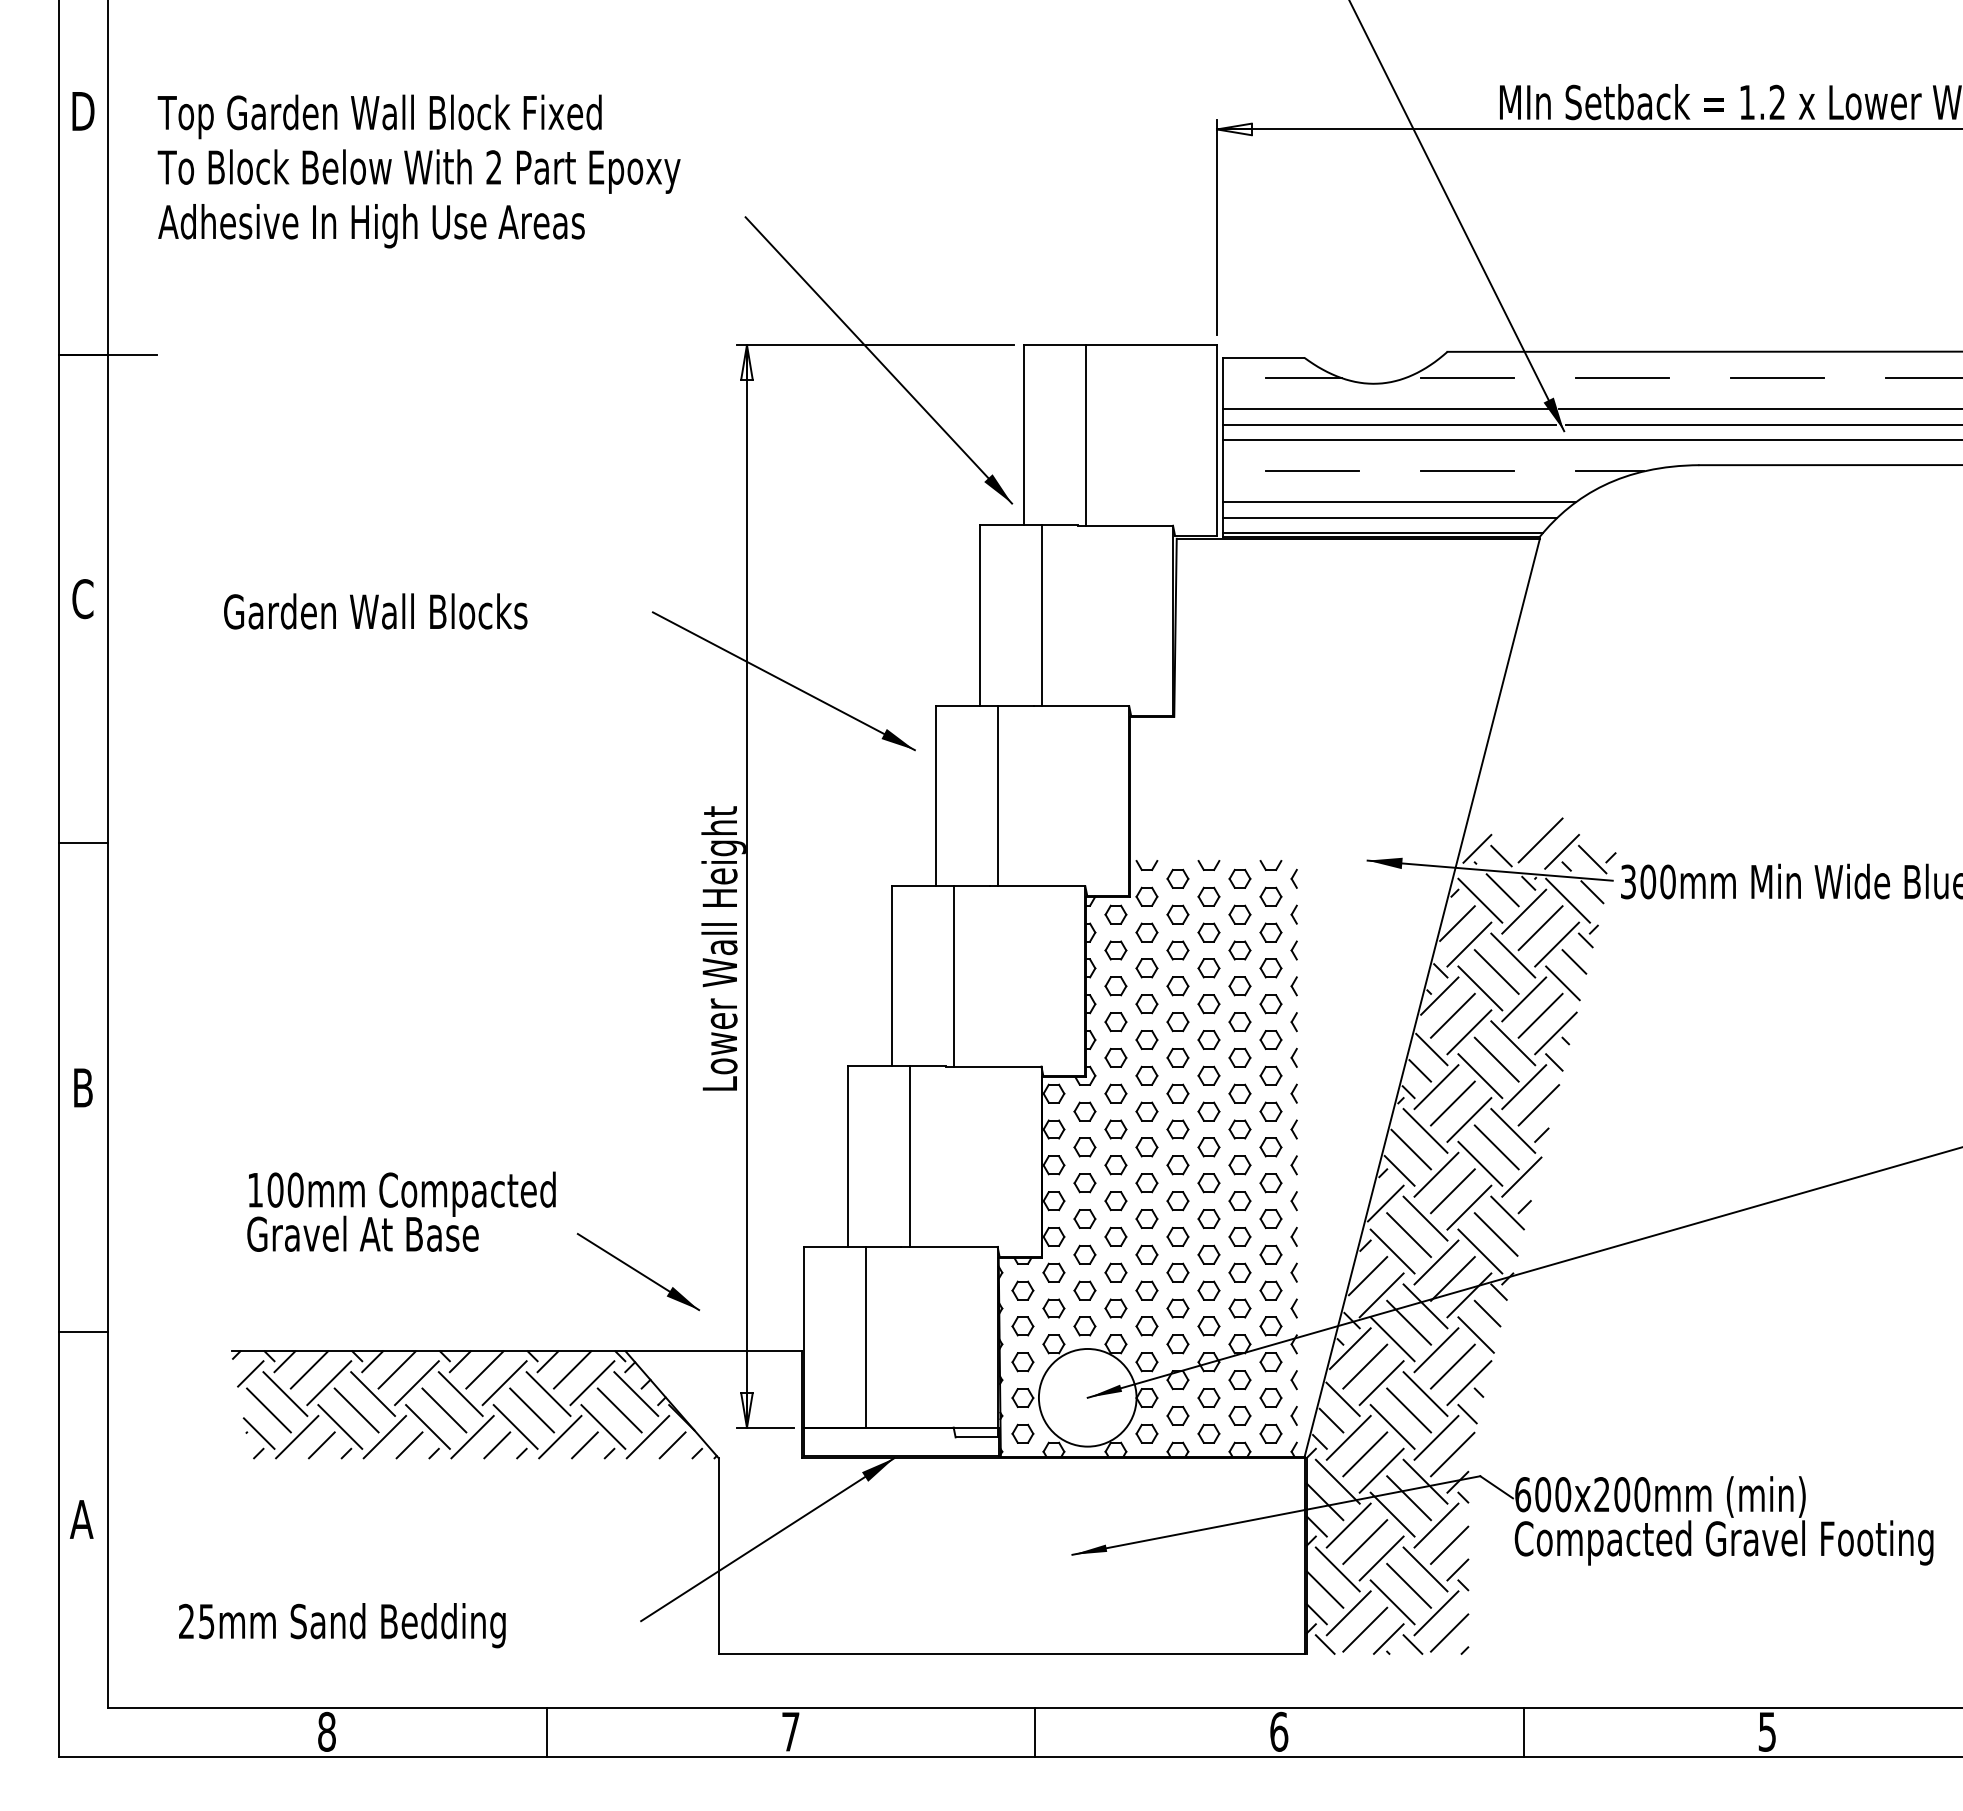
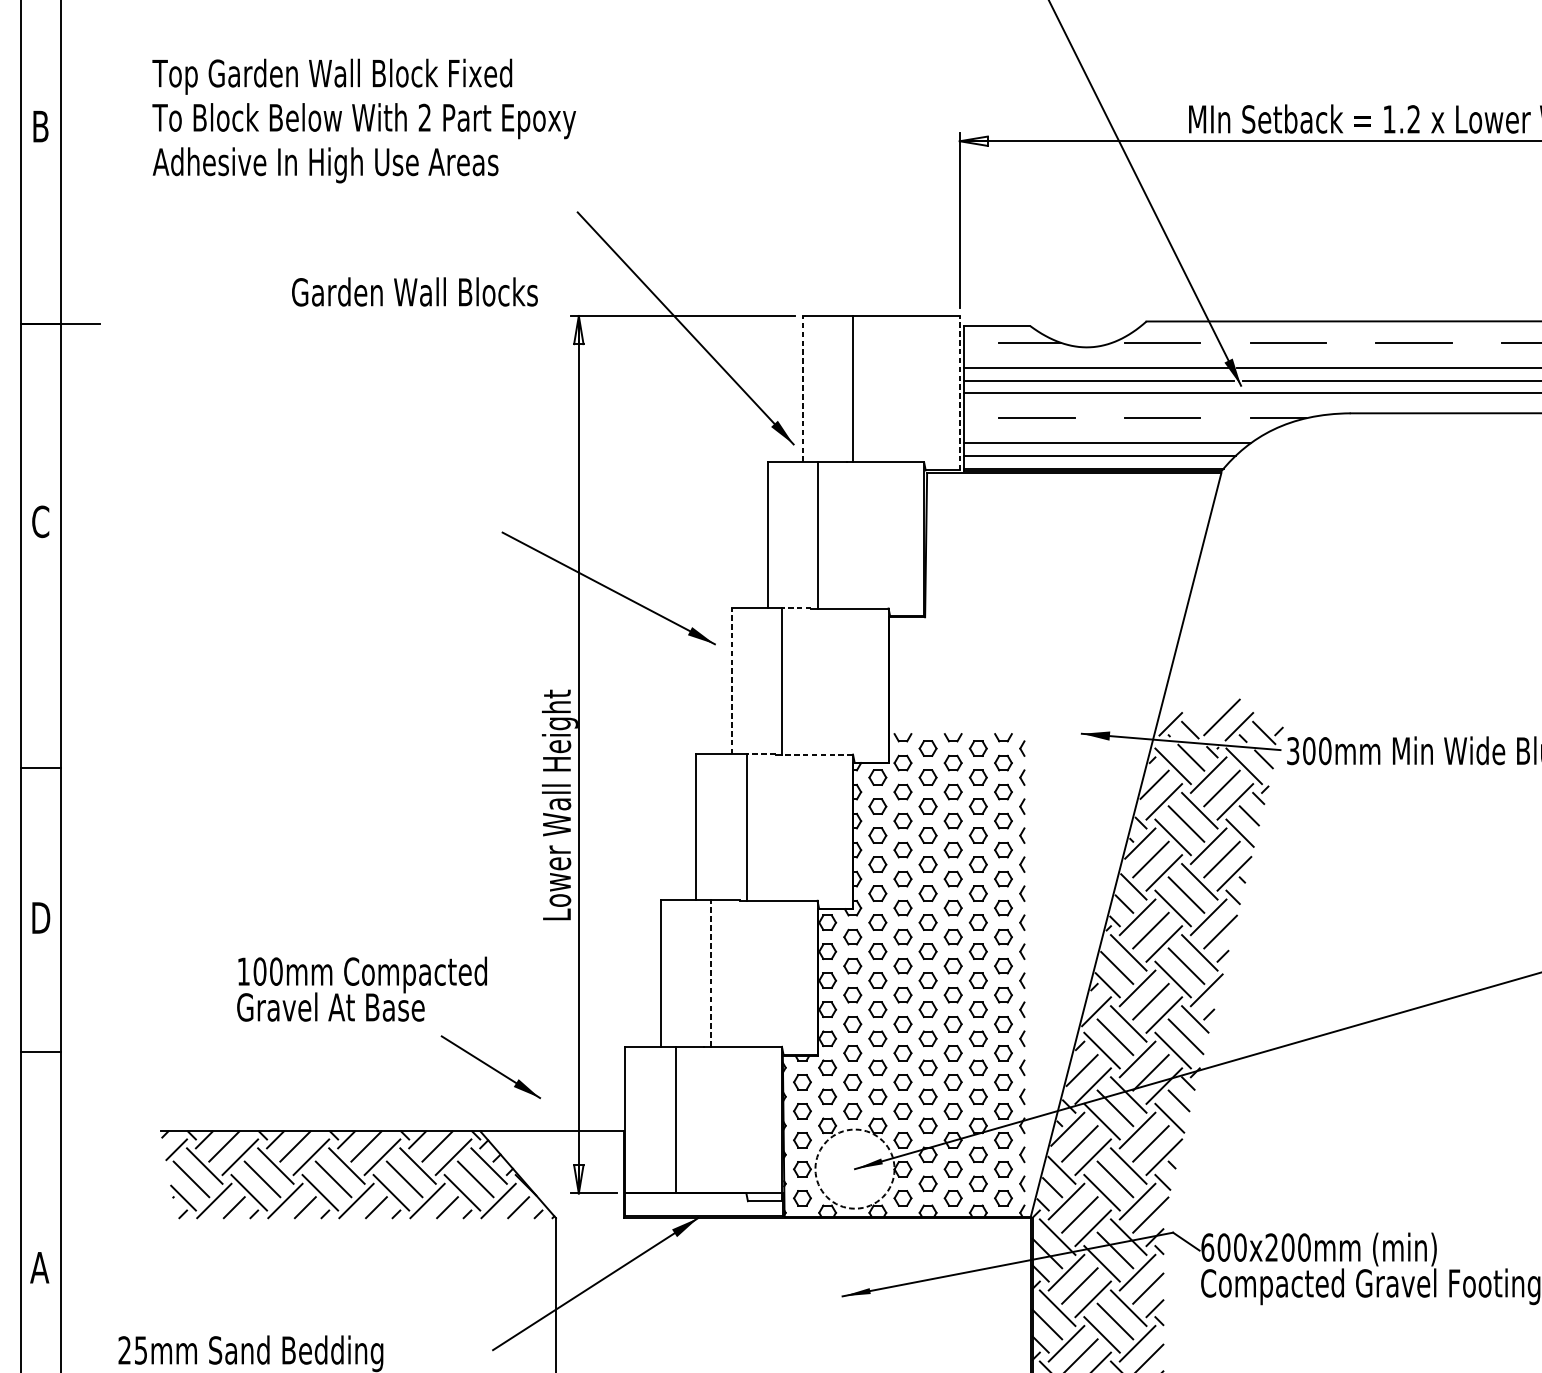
text: (83, 111) -> (41, 126), D -> B
text: (418, 171) -> (363, 121), moved
line: (1023, 434) -> (802, 388), solid -> dashed
line: (1216, 439) -> (959, 392), solid -> dashed
text: (375, 611) -> (414, 292), moved
line: (1015, 705) -> (796, 608), solid -> dashed
line: (935, 795) -> (731, 681), solid -> dashed
line: (82, 843) -> (40, 768), moved
line: (972, 885) -> (761, 753), solid -> dashed
line: (1041, 886) -> (817, 754), solid -> dashed
text: (83, 1087) -> (41, 917), B -> D
line: (910, 1156) -> (711, 973), solid -> dashed
text: (401, 1211) -> (362, 988), moved
line: (82, 1331) -> (40, 1051), moved
circle: (1087, 1397) -> (854, 1168), solid -> dashed

